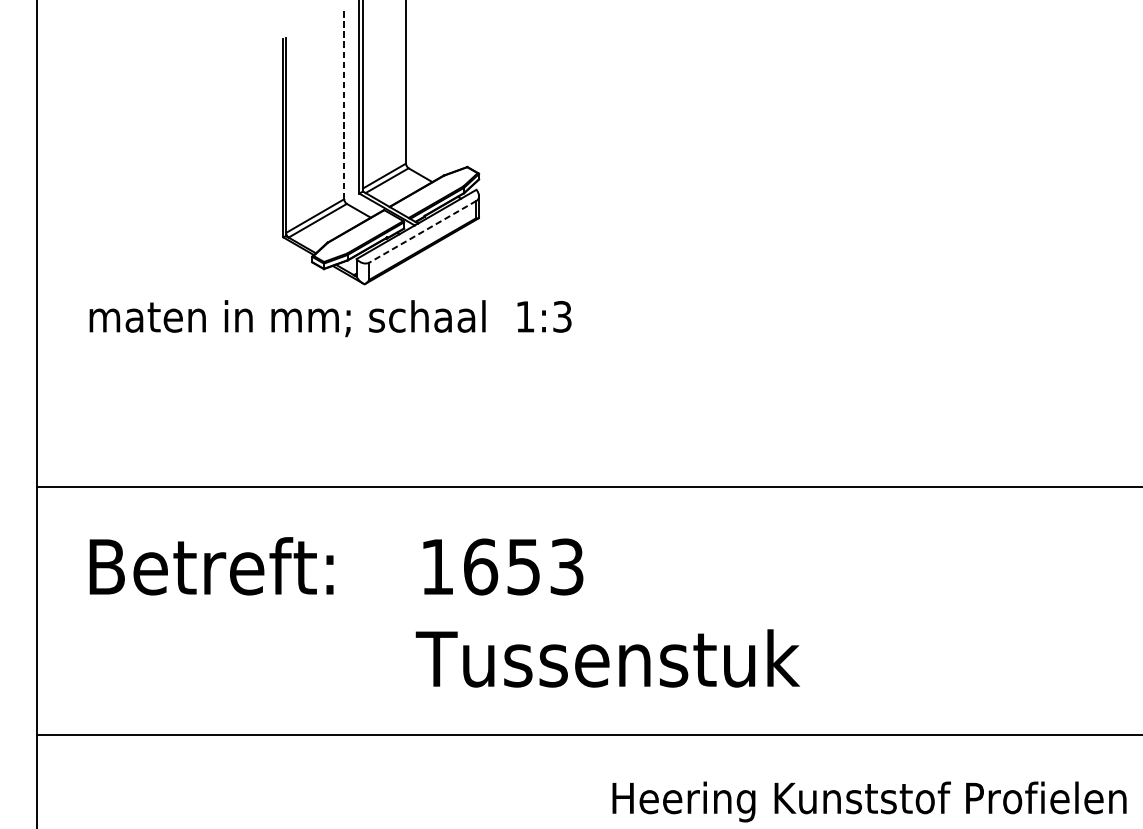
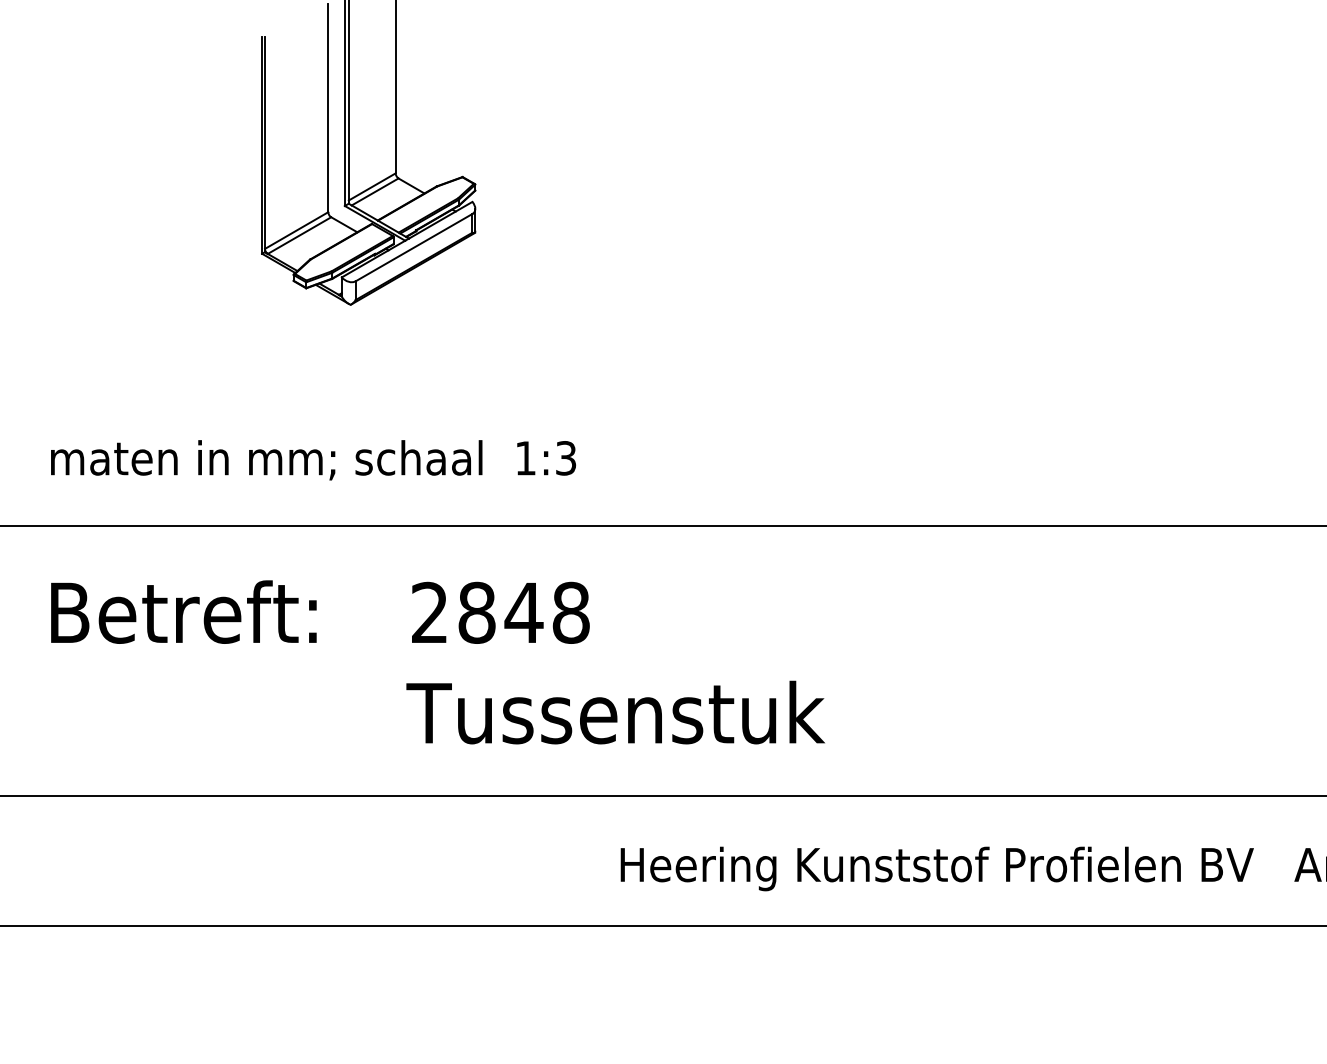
line: (344, 103) -> (328, 107), dashed -> solid
line: (422, 231) -> (413, 247), dashed -> solid
text: (330, 318) -> (313, 460), moved
text: (502, 566) -> (500, 612), 1653 -> 2848

